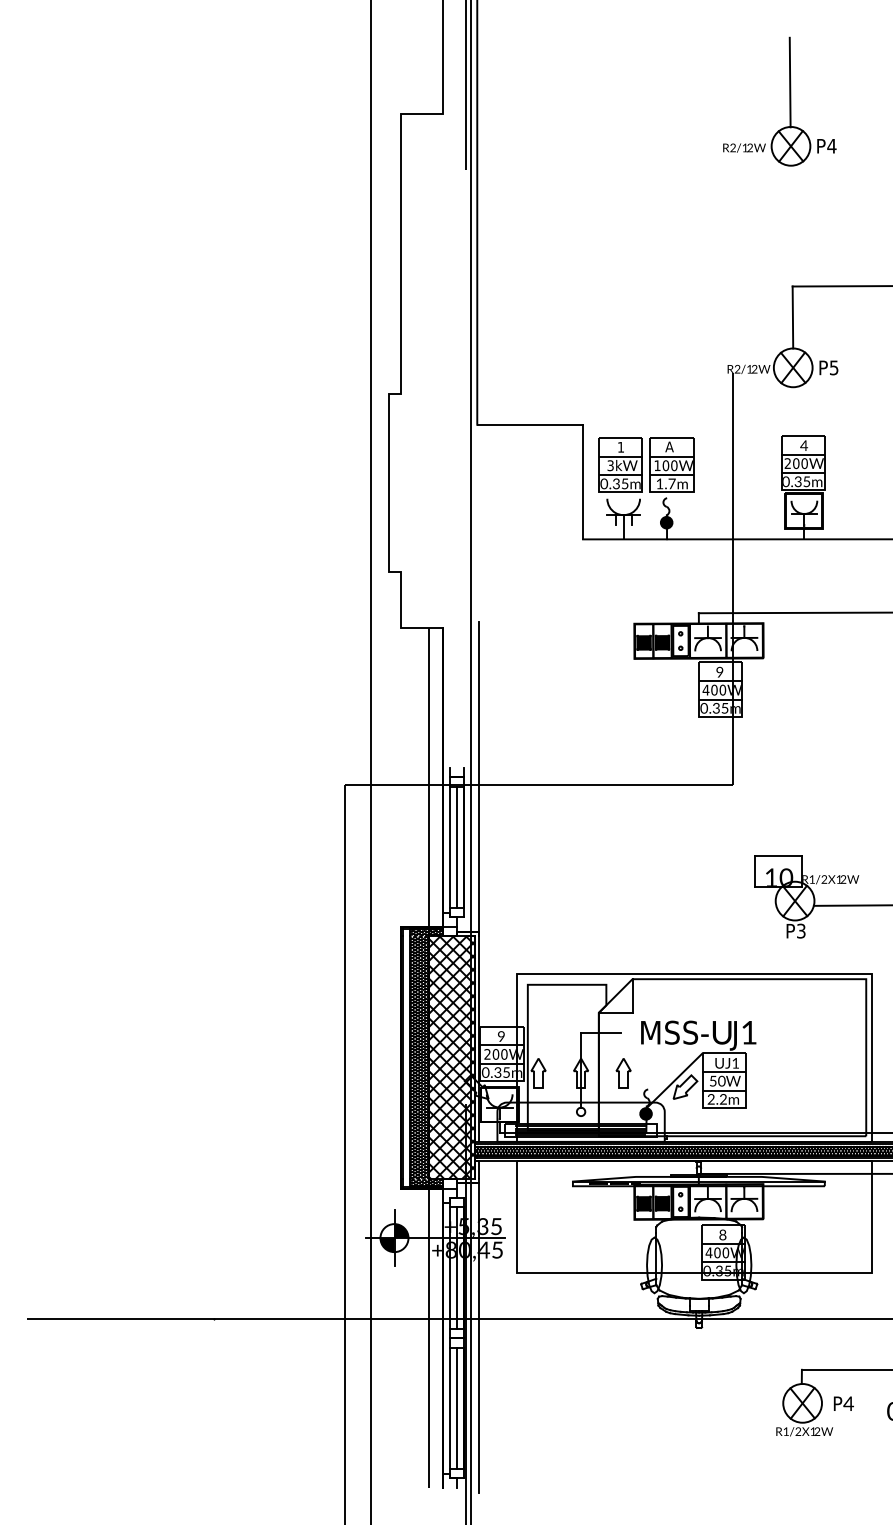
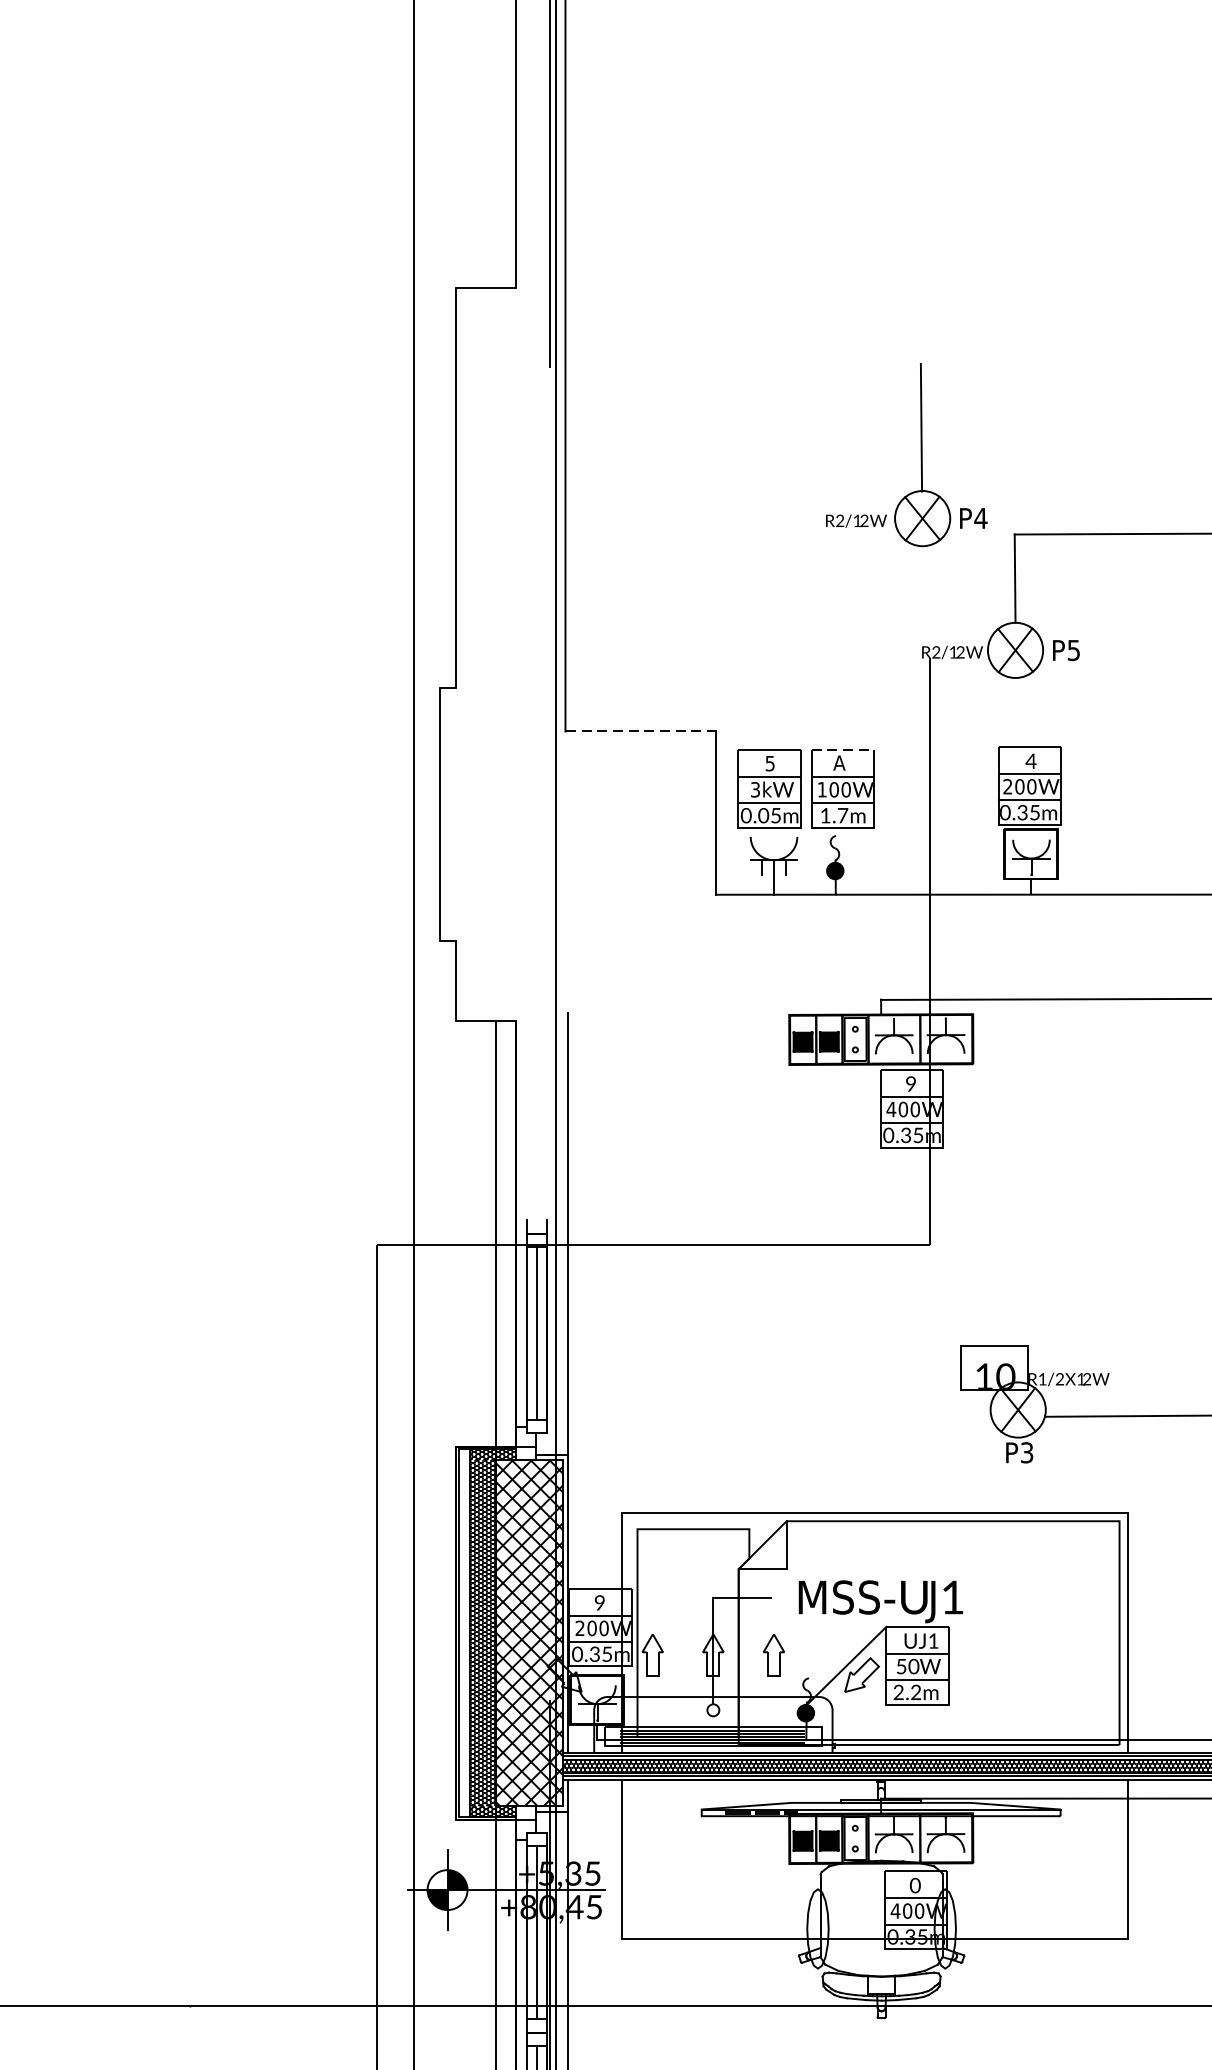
part: (789, 101) -> (920, 454), moved
line: (530, 424) -> (641, 731), solid -> dashed
line: (671, 437) -> (842, 749), solid -> dashed
text: (620, 447) -> (769, 763), 1 -> 5
text: (616, 484) -> (763, 816), 0.35m -> 0.05m
text: (722, 1234) -> (914, 1884), 8 -> 0

